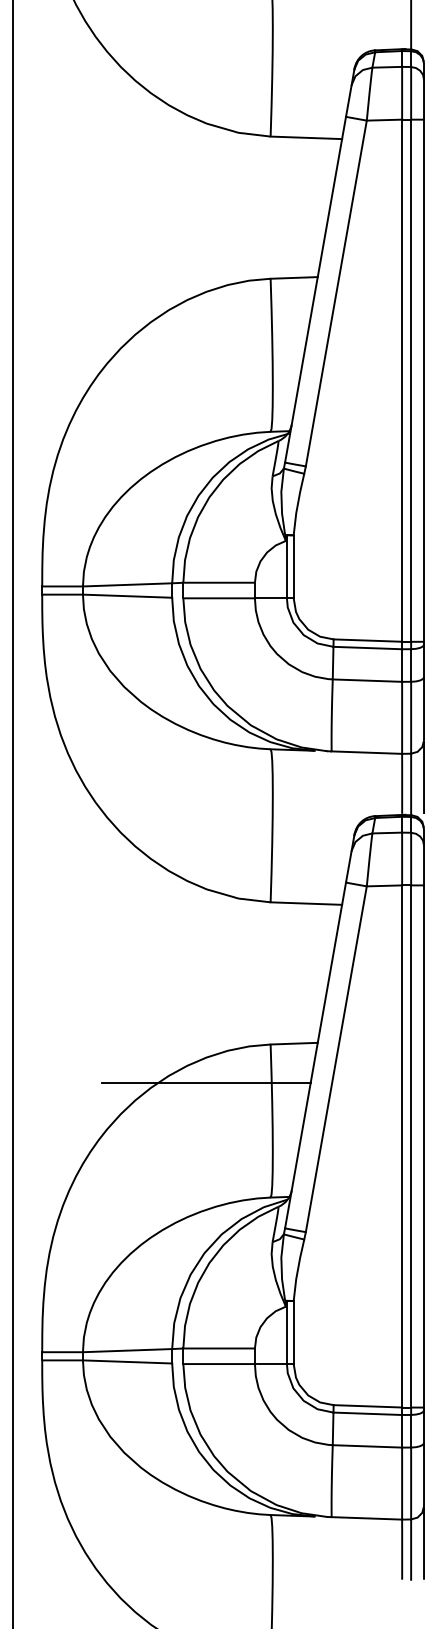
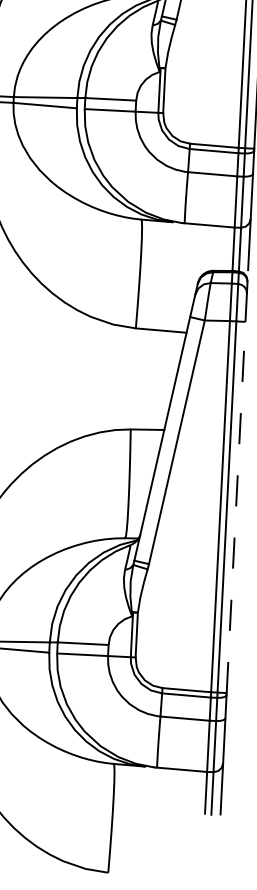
line: (206, 1082) -> (83, 454), removed
line: (424, 1145) -> (236, 506), solid -> dashed

